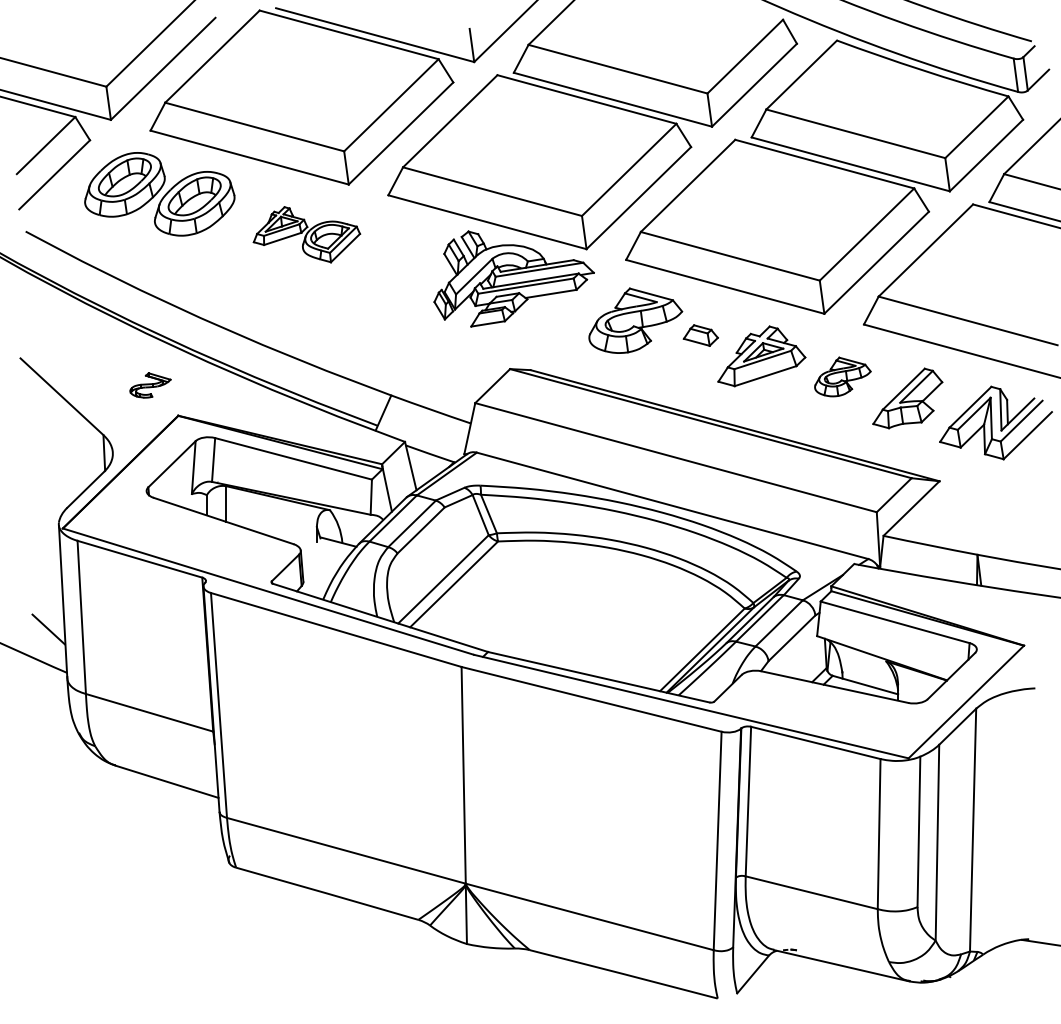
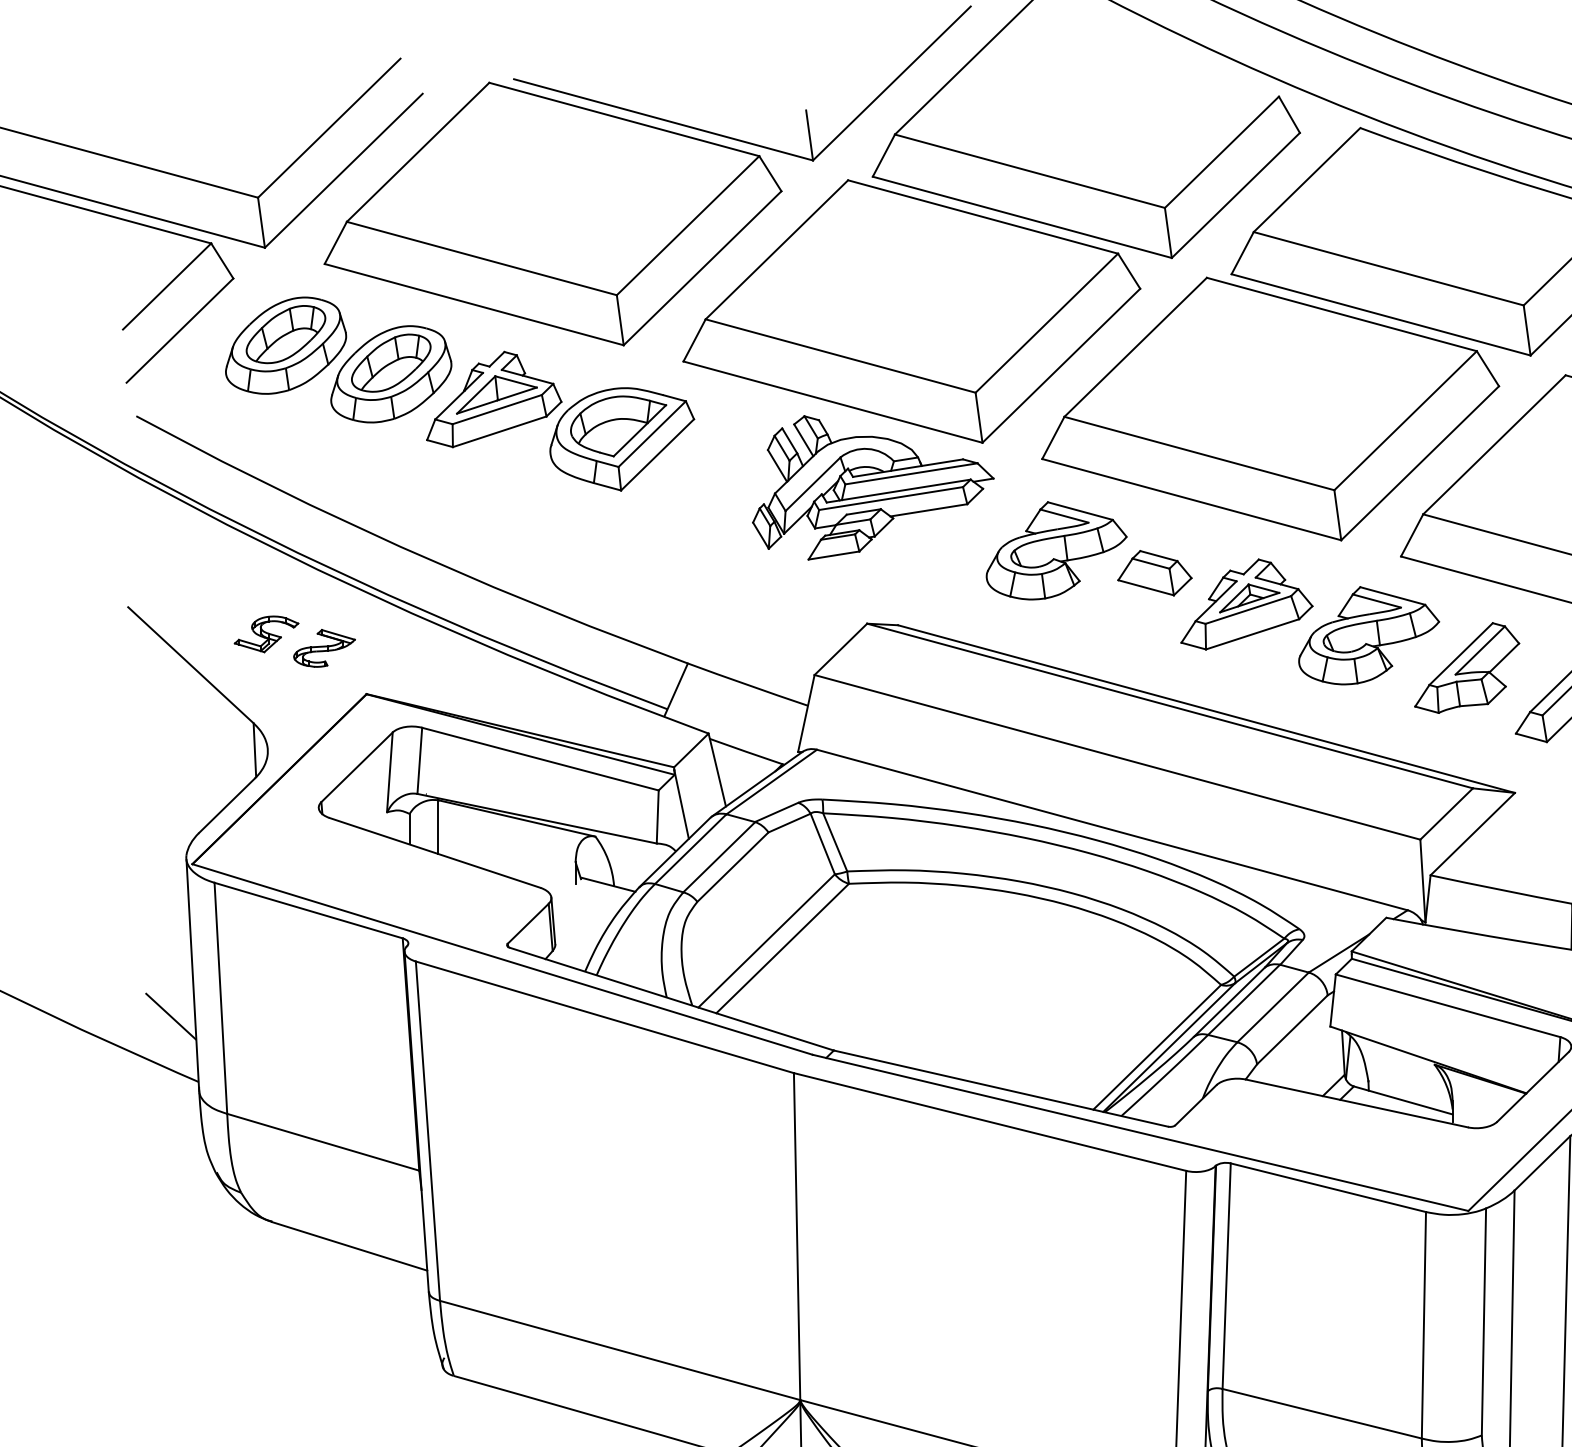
part: (306, 234) -> (559, 420), size x1.67
part: (700, 335) -> (1154, 573), size x1.43
part: (112, 375) -> (267, 633), added
part: (842, 376) -> (1368, 634), size x1.67

